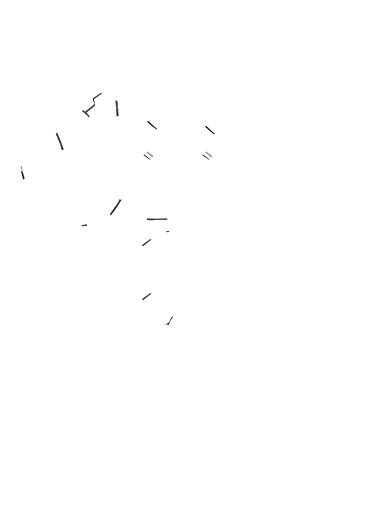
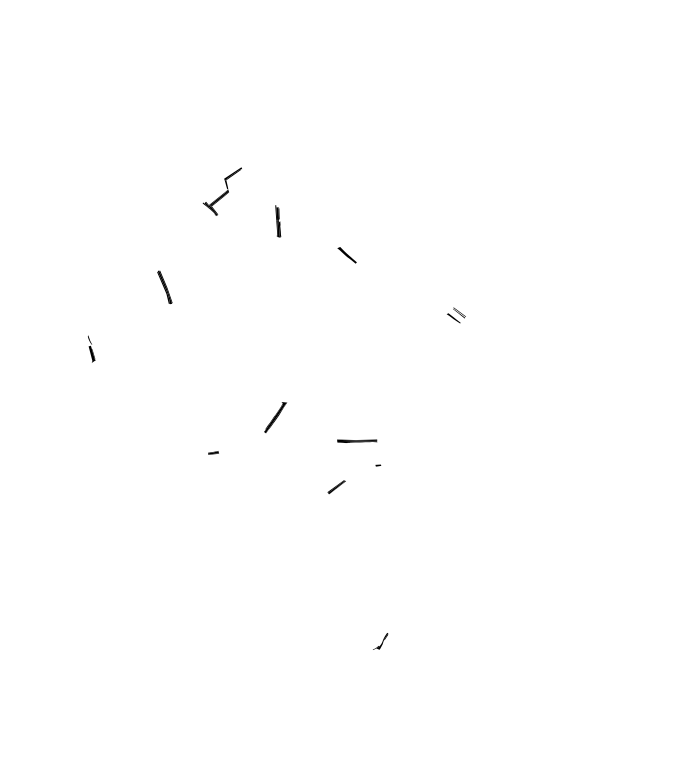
part: (91, 104) -> (221, 190), moved
line: (209, 130) -> (460, 265), removed
part: (147, 155) -> (338, 315), removed
part: (146, 296) -> (336, 593), removed

